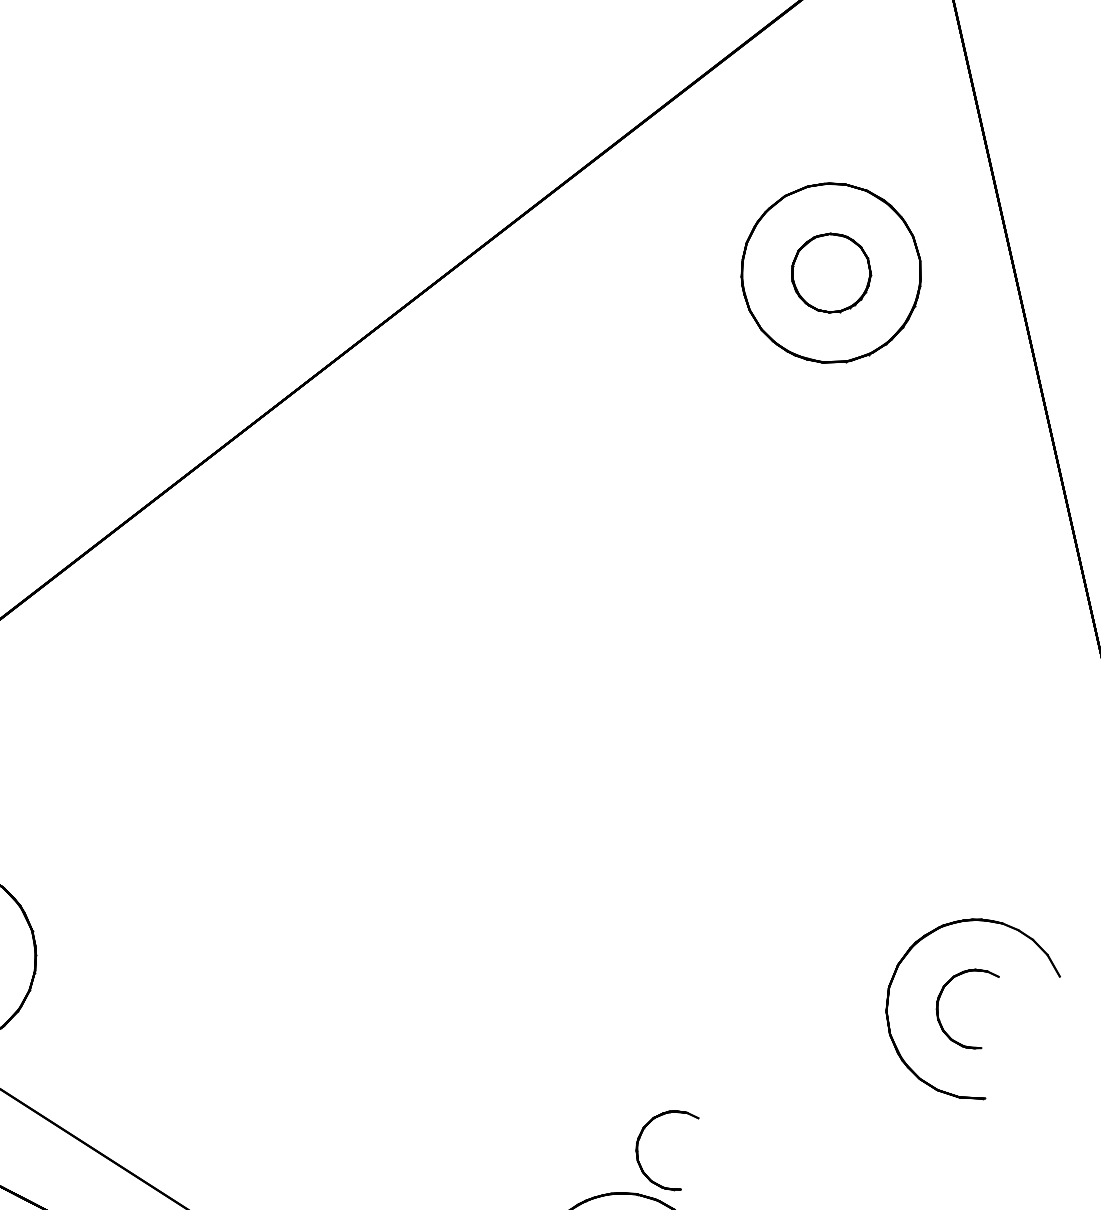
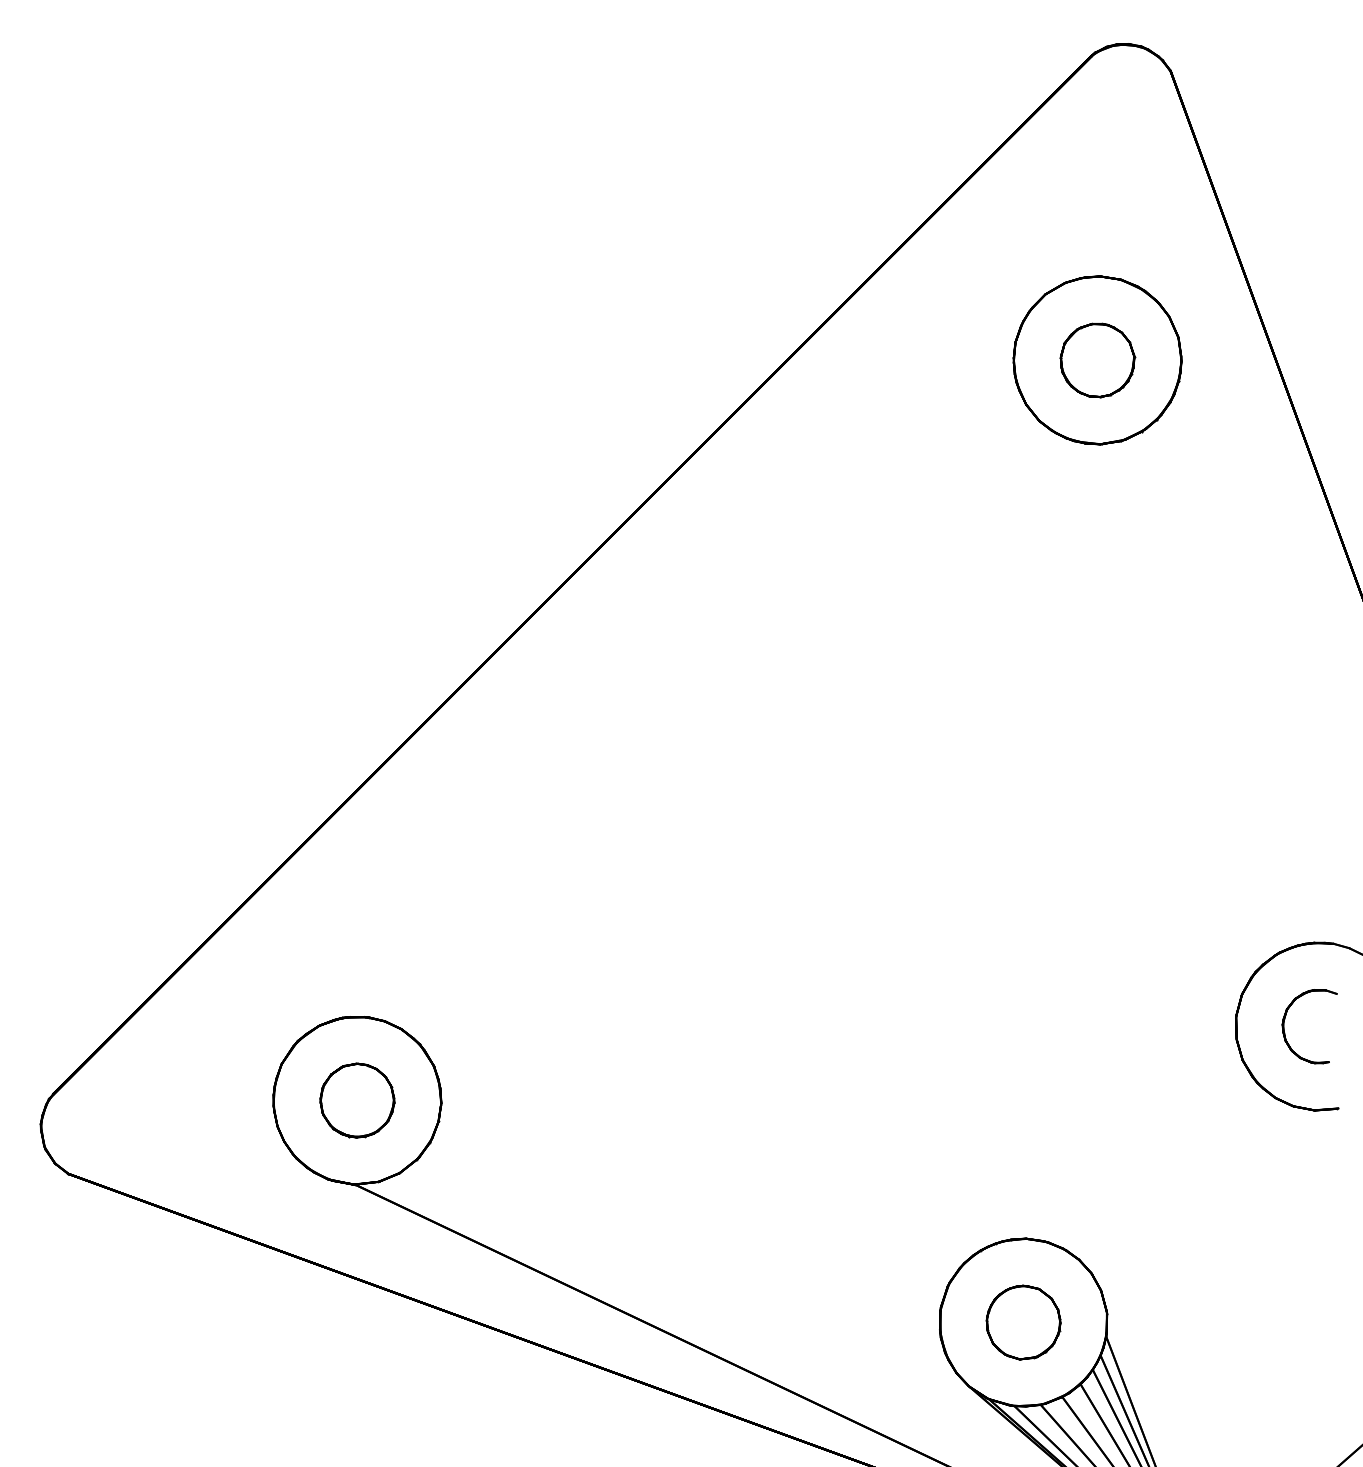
part: (640, 1138) -> (1023, 1186), removed

